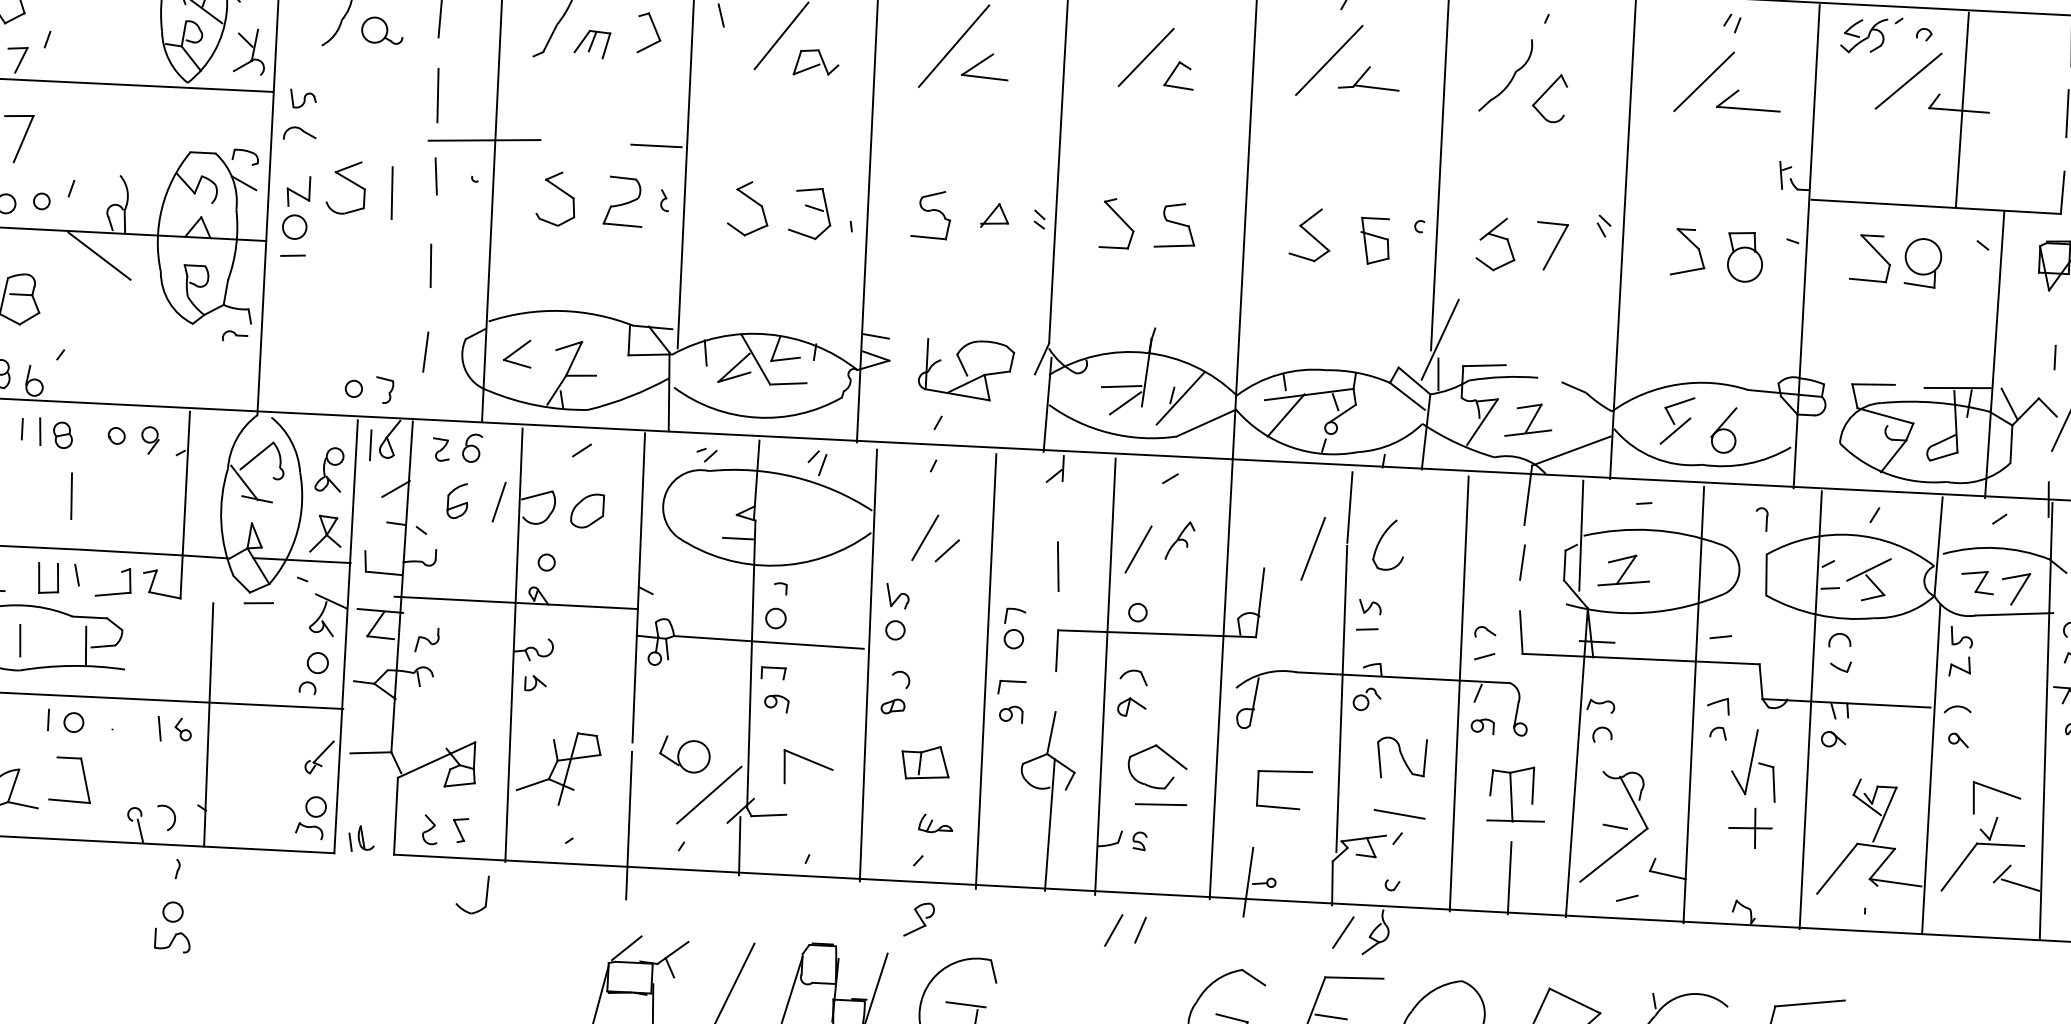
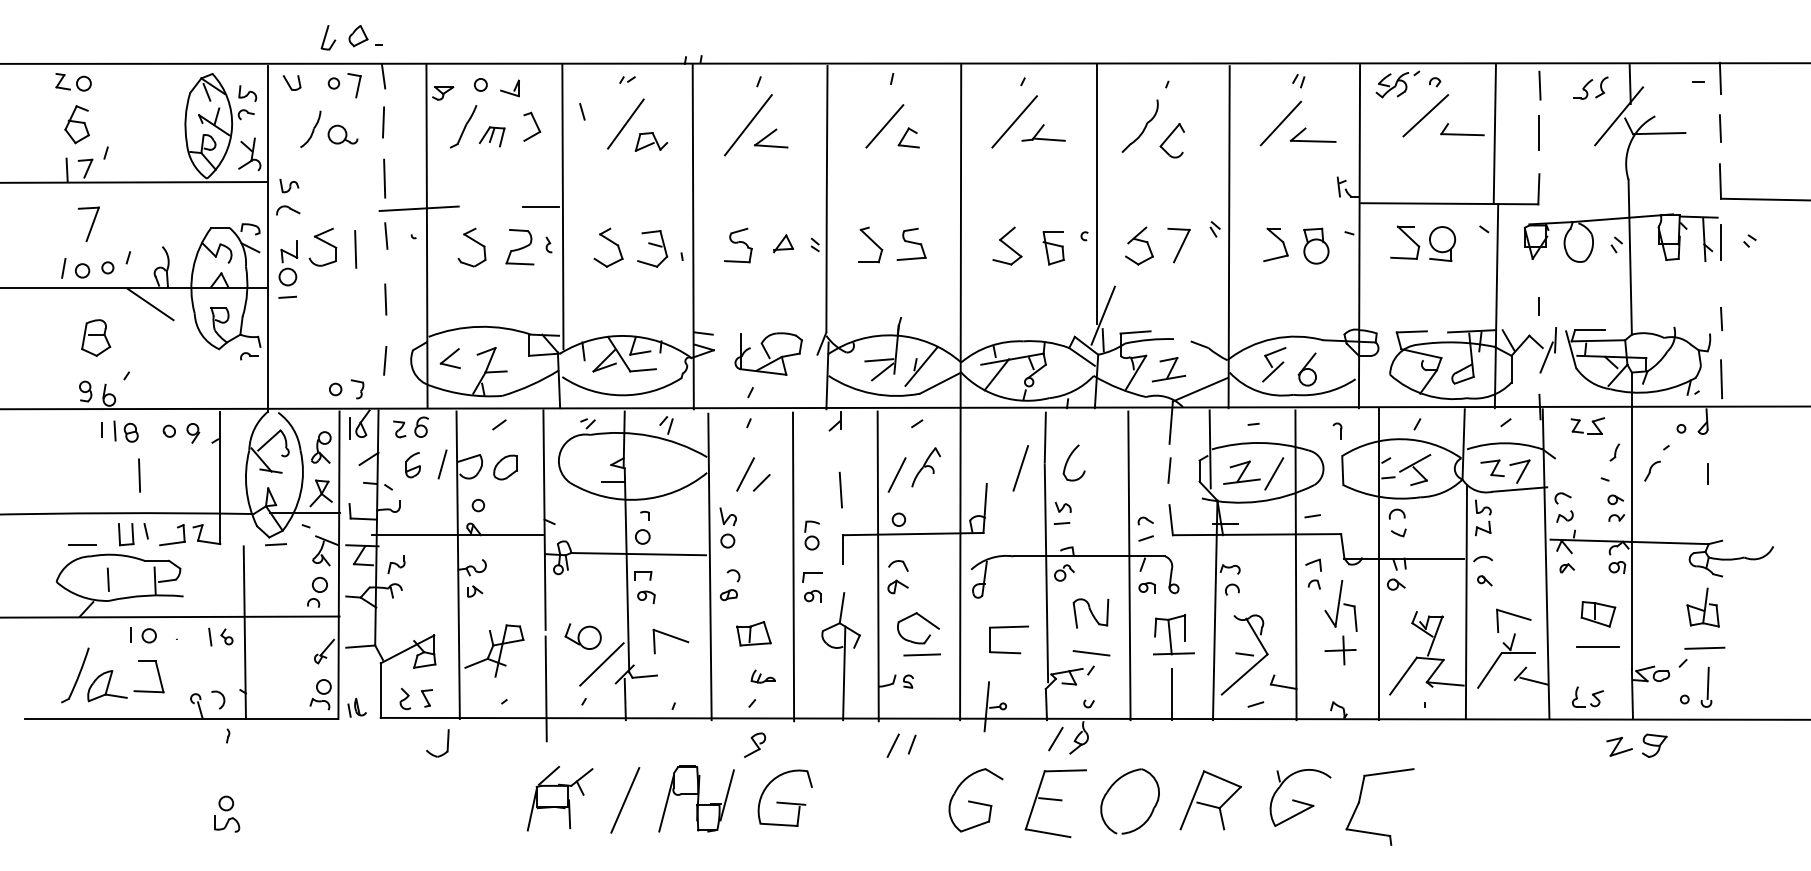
line: (1961, 110) -> (1494, 134), moved
part: (1180, 540) -> (926, 467), size x1.43
line: (1670, 574) -> (1274, 473), added
part: (174, 926) -> (227, 813), moved

